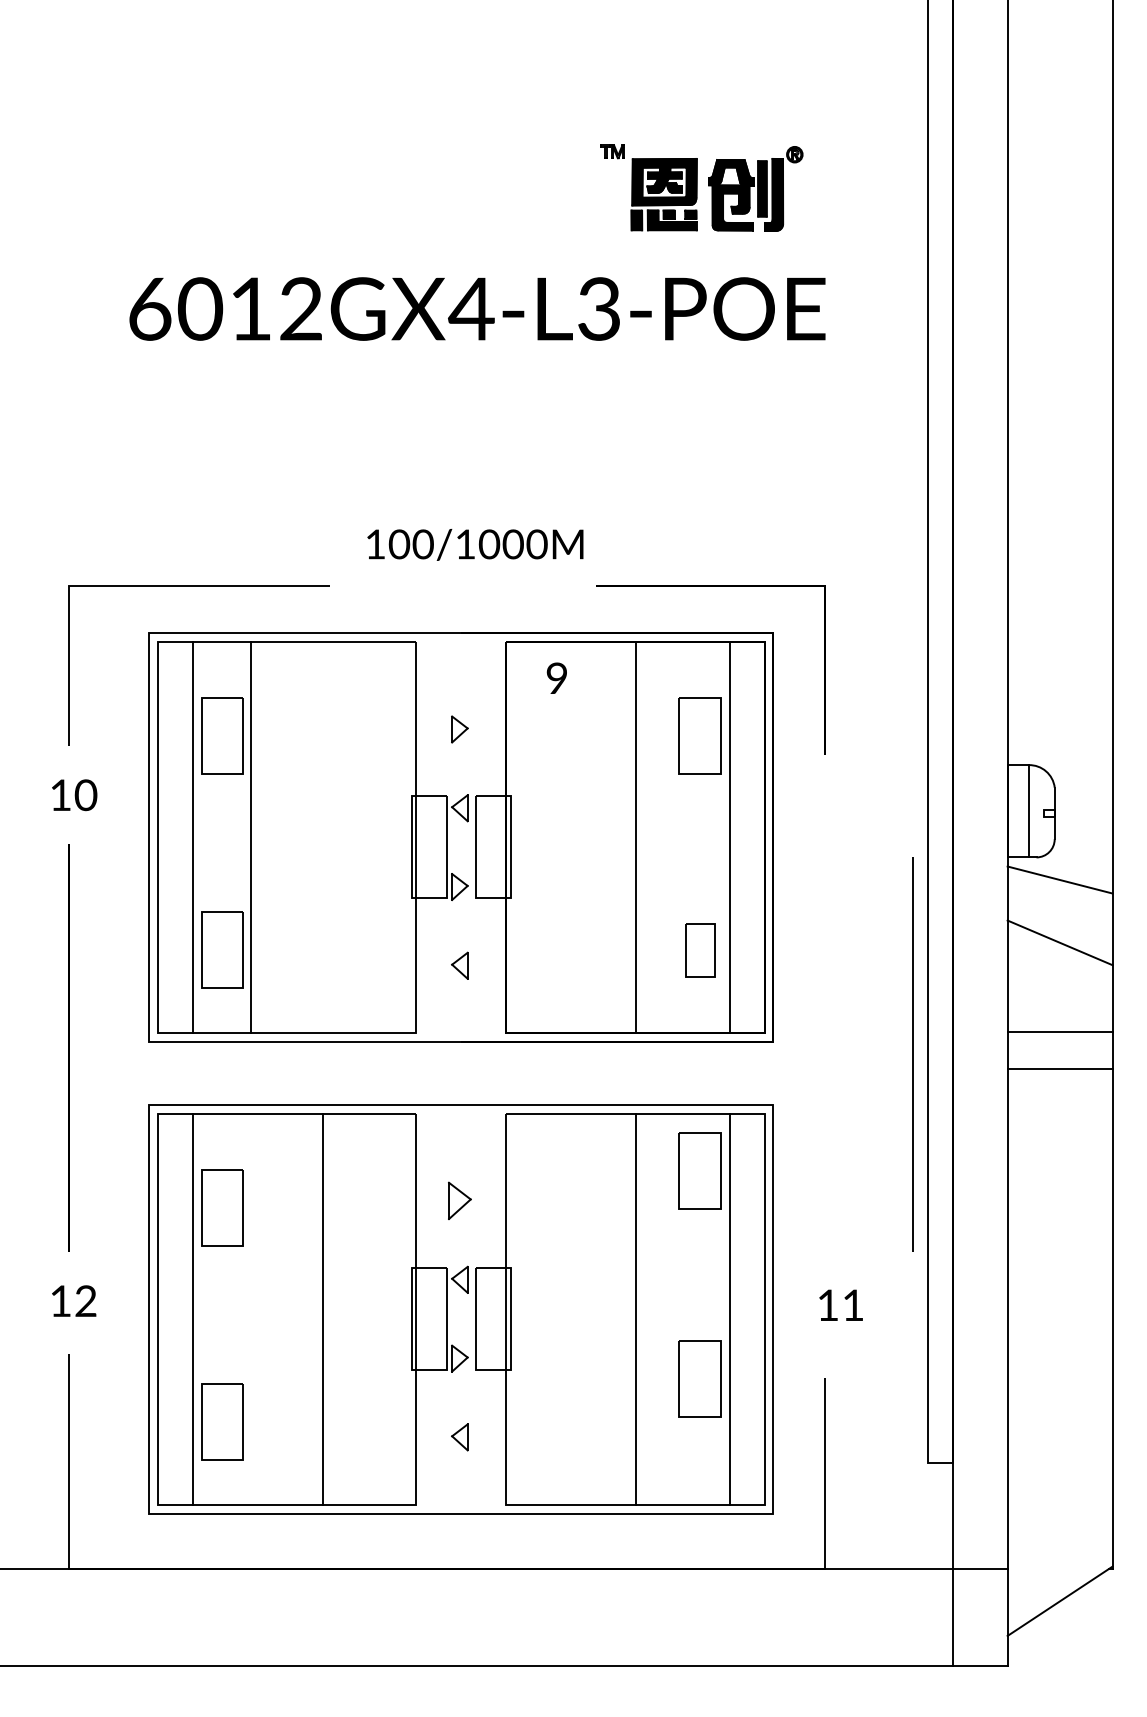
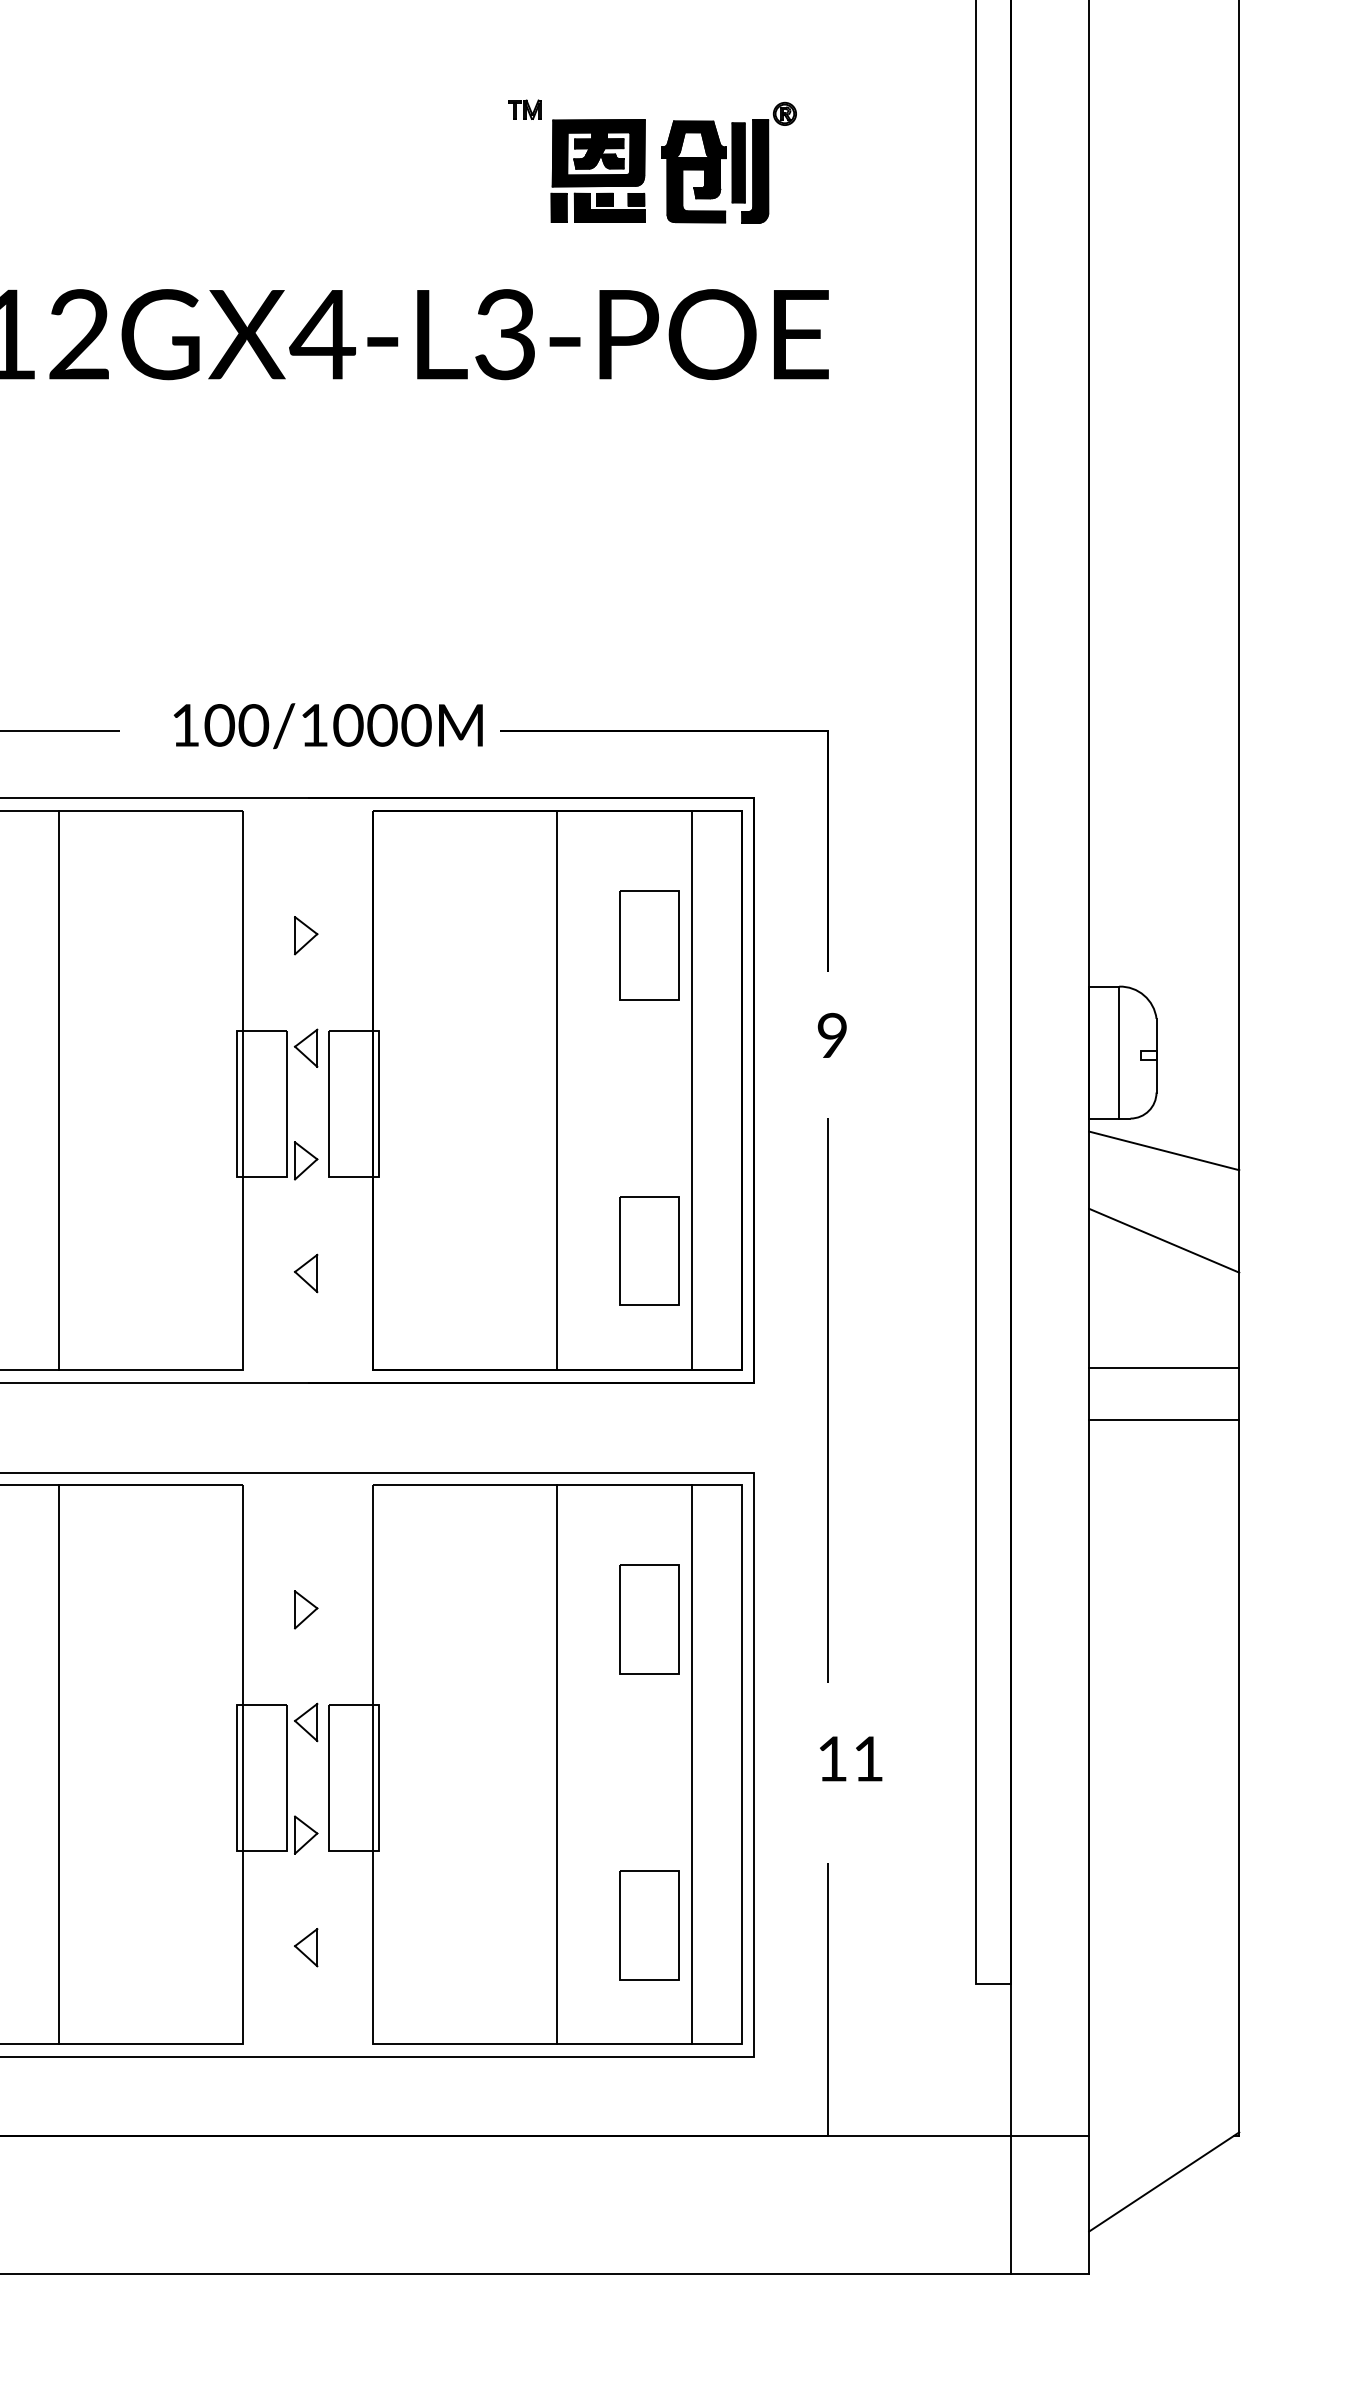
text: (475, 544) -> (328, 725), moved
text: (556, 677) -> (831, 1034), moved
line: (250, 837) -> (58, 1090), moved
part: (699, 949) -> (648, 1250), size x1.43
line: (912, 1054) -> (827, 1400), moved
part: (699, 1170) -> (648, 1619), moved
part: (459, 1201) -> (305, 1610), size x0.71
line: (322, 1309) -> (58, 1764), moved
part: (699, 1378) -> (648, 1924), moved

